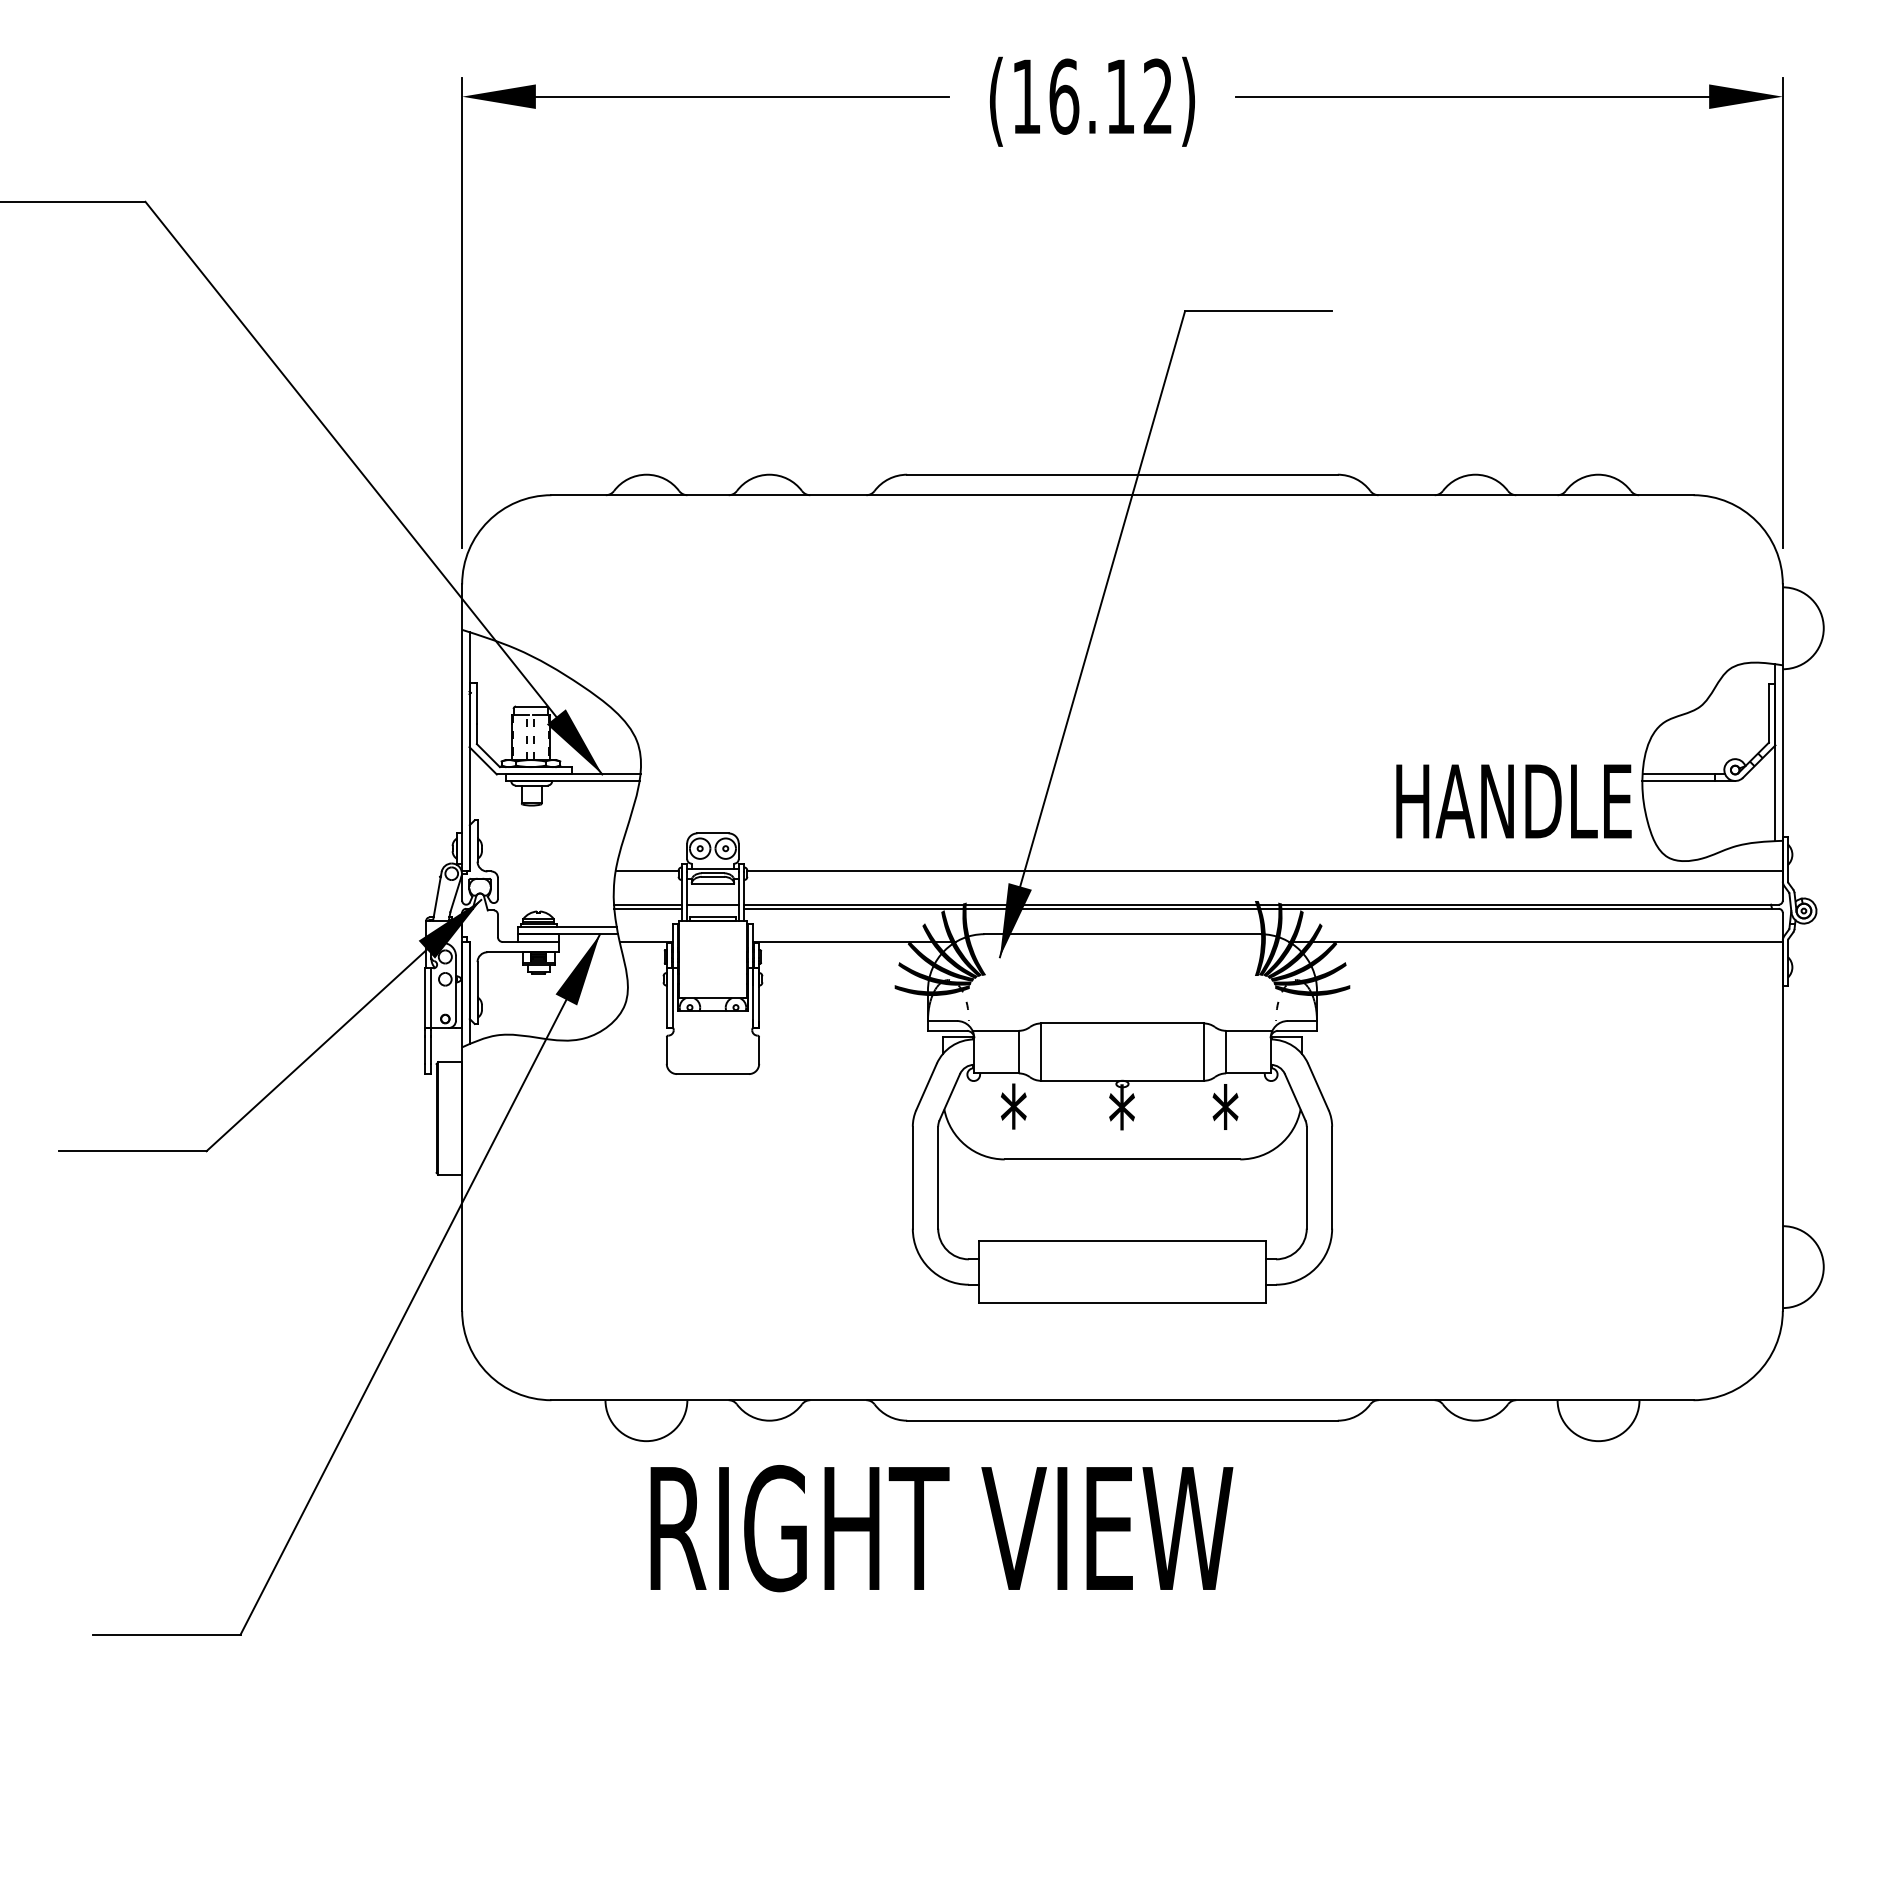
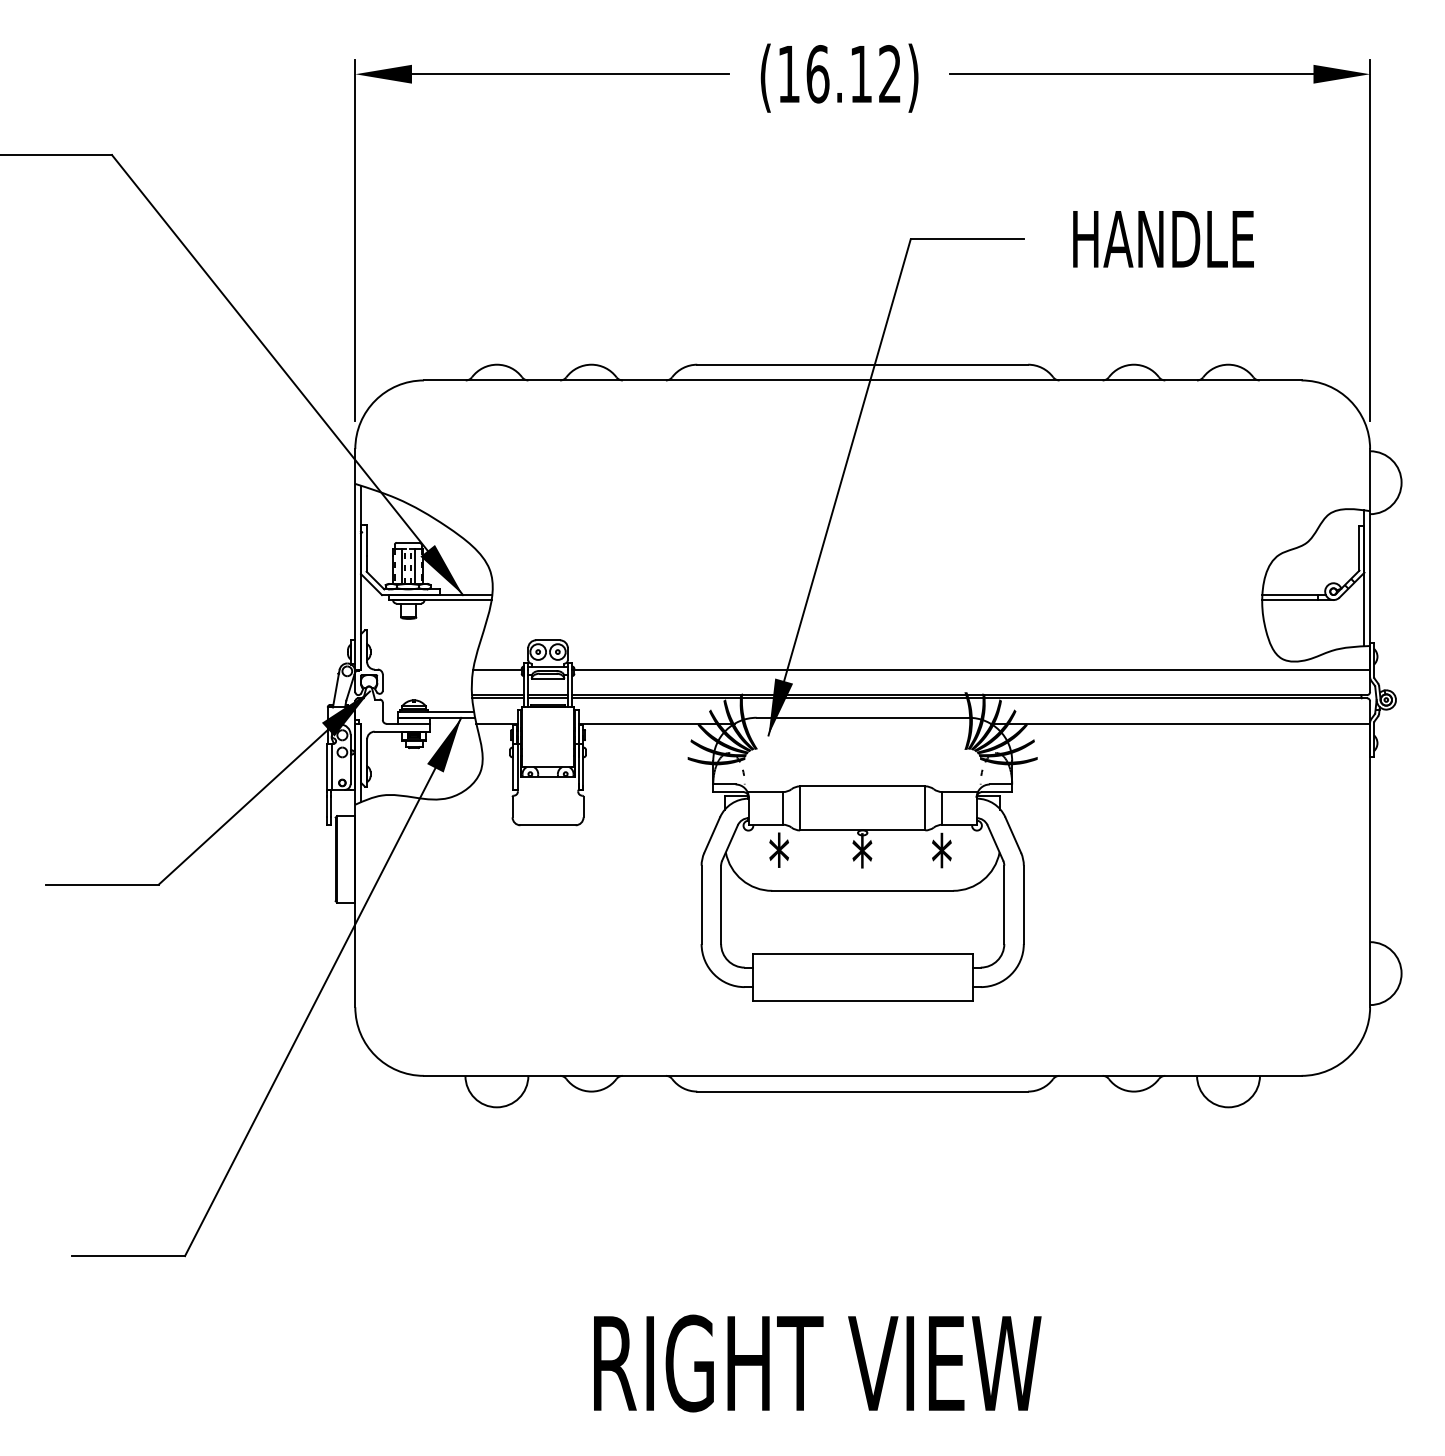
line: (522, 737) -> (401, 566), added
line: (539, 737) -> (414, 566), added
text: (1513, 801) -> (1163, 239), moved
line: (712, 908) -> (547, 698), added
text: (941, 1528) -> (817, 1363), moved

